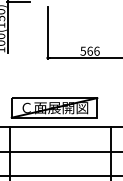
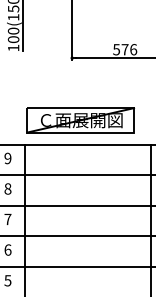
text: (89, 51) -> (124, 49), 566 -> 576

